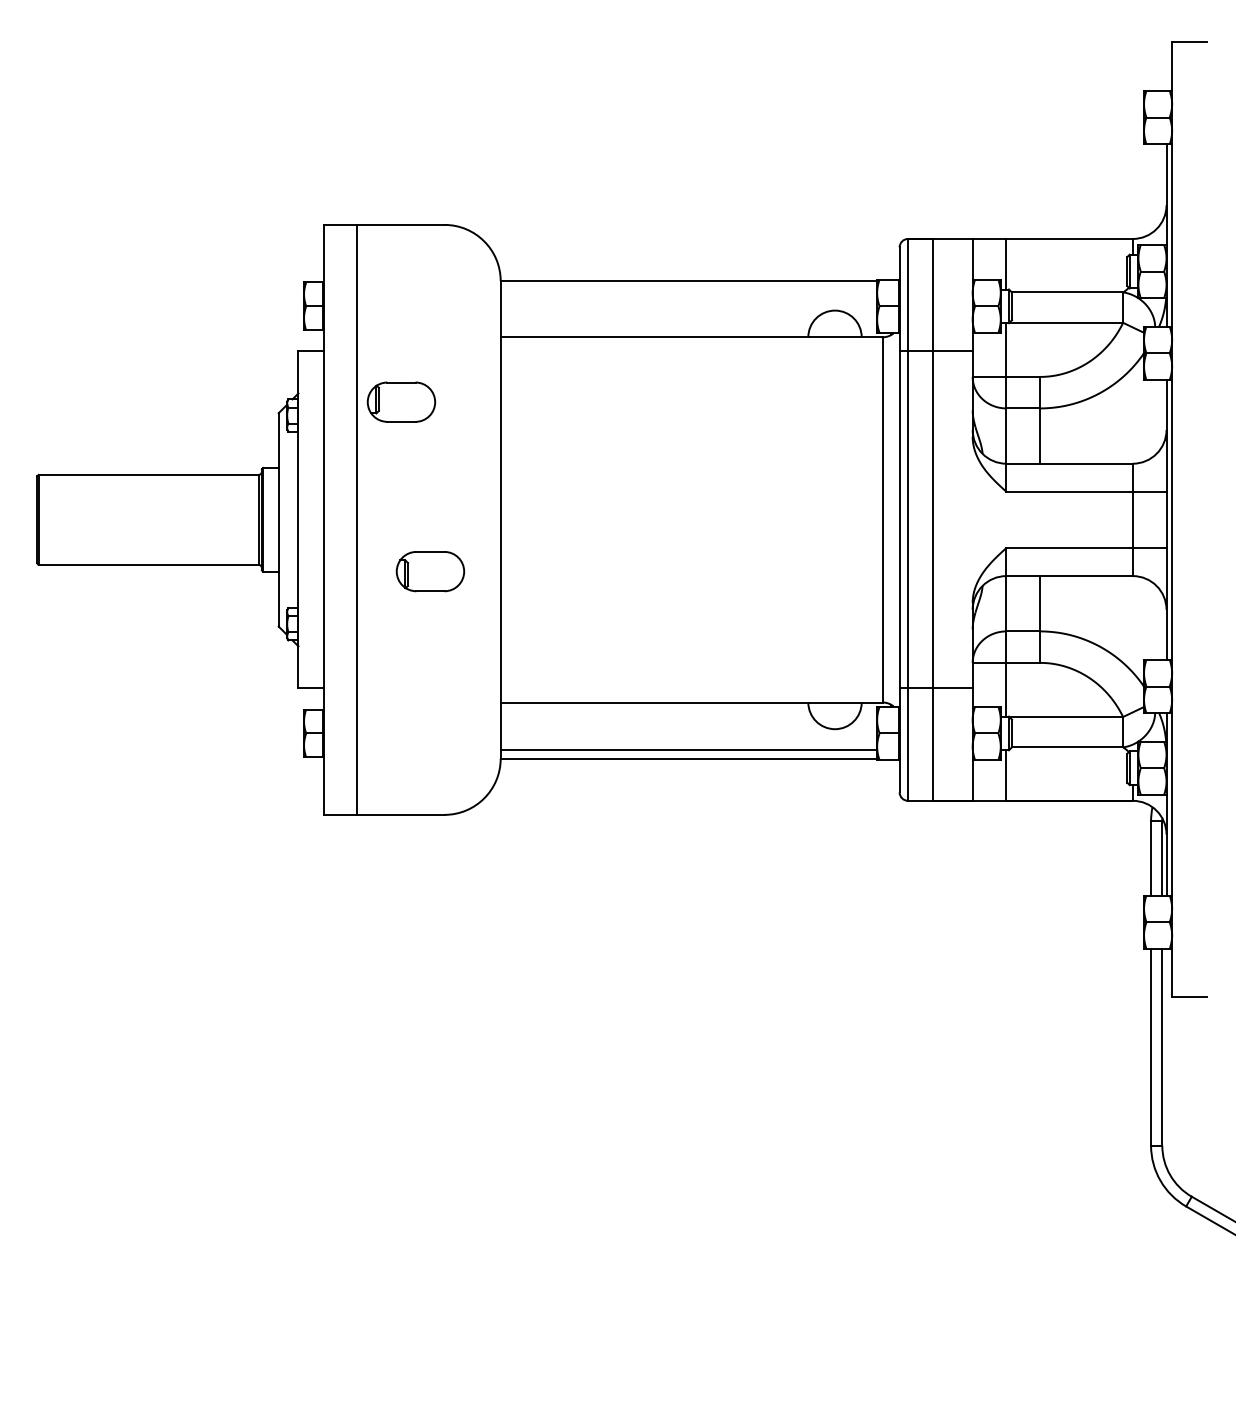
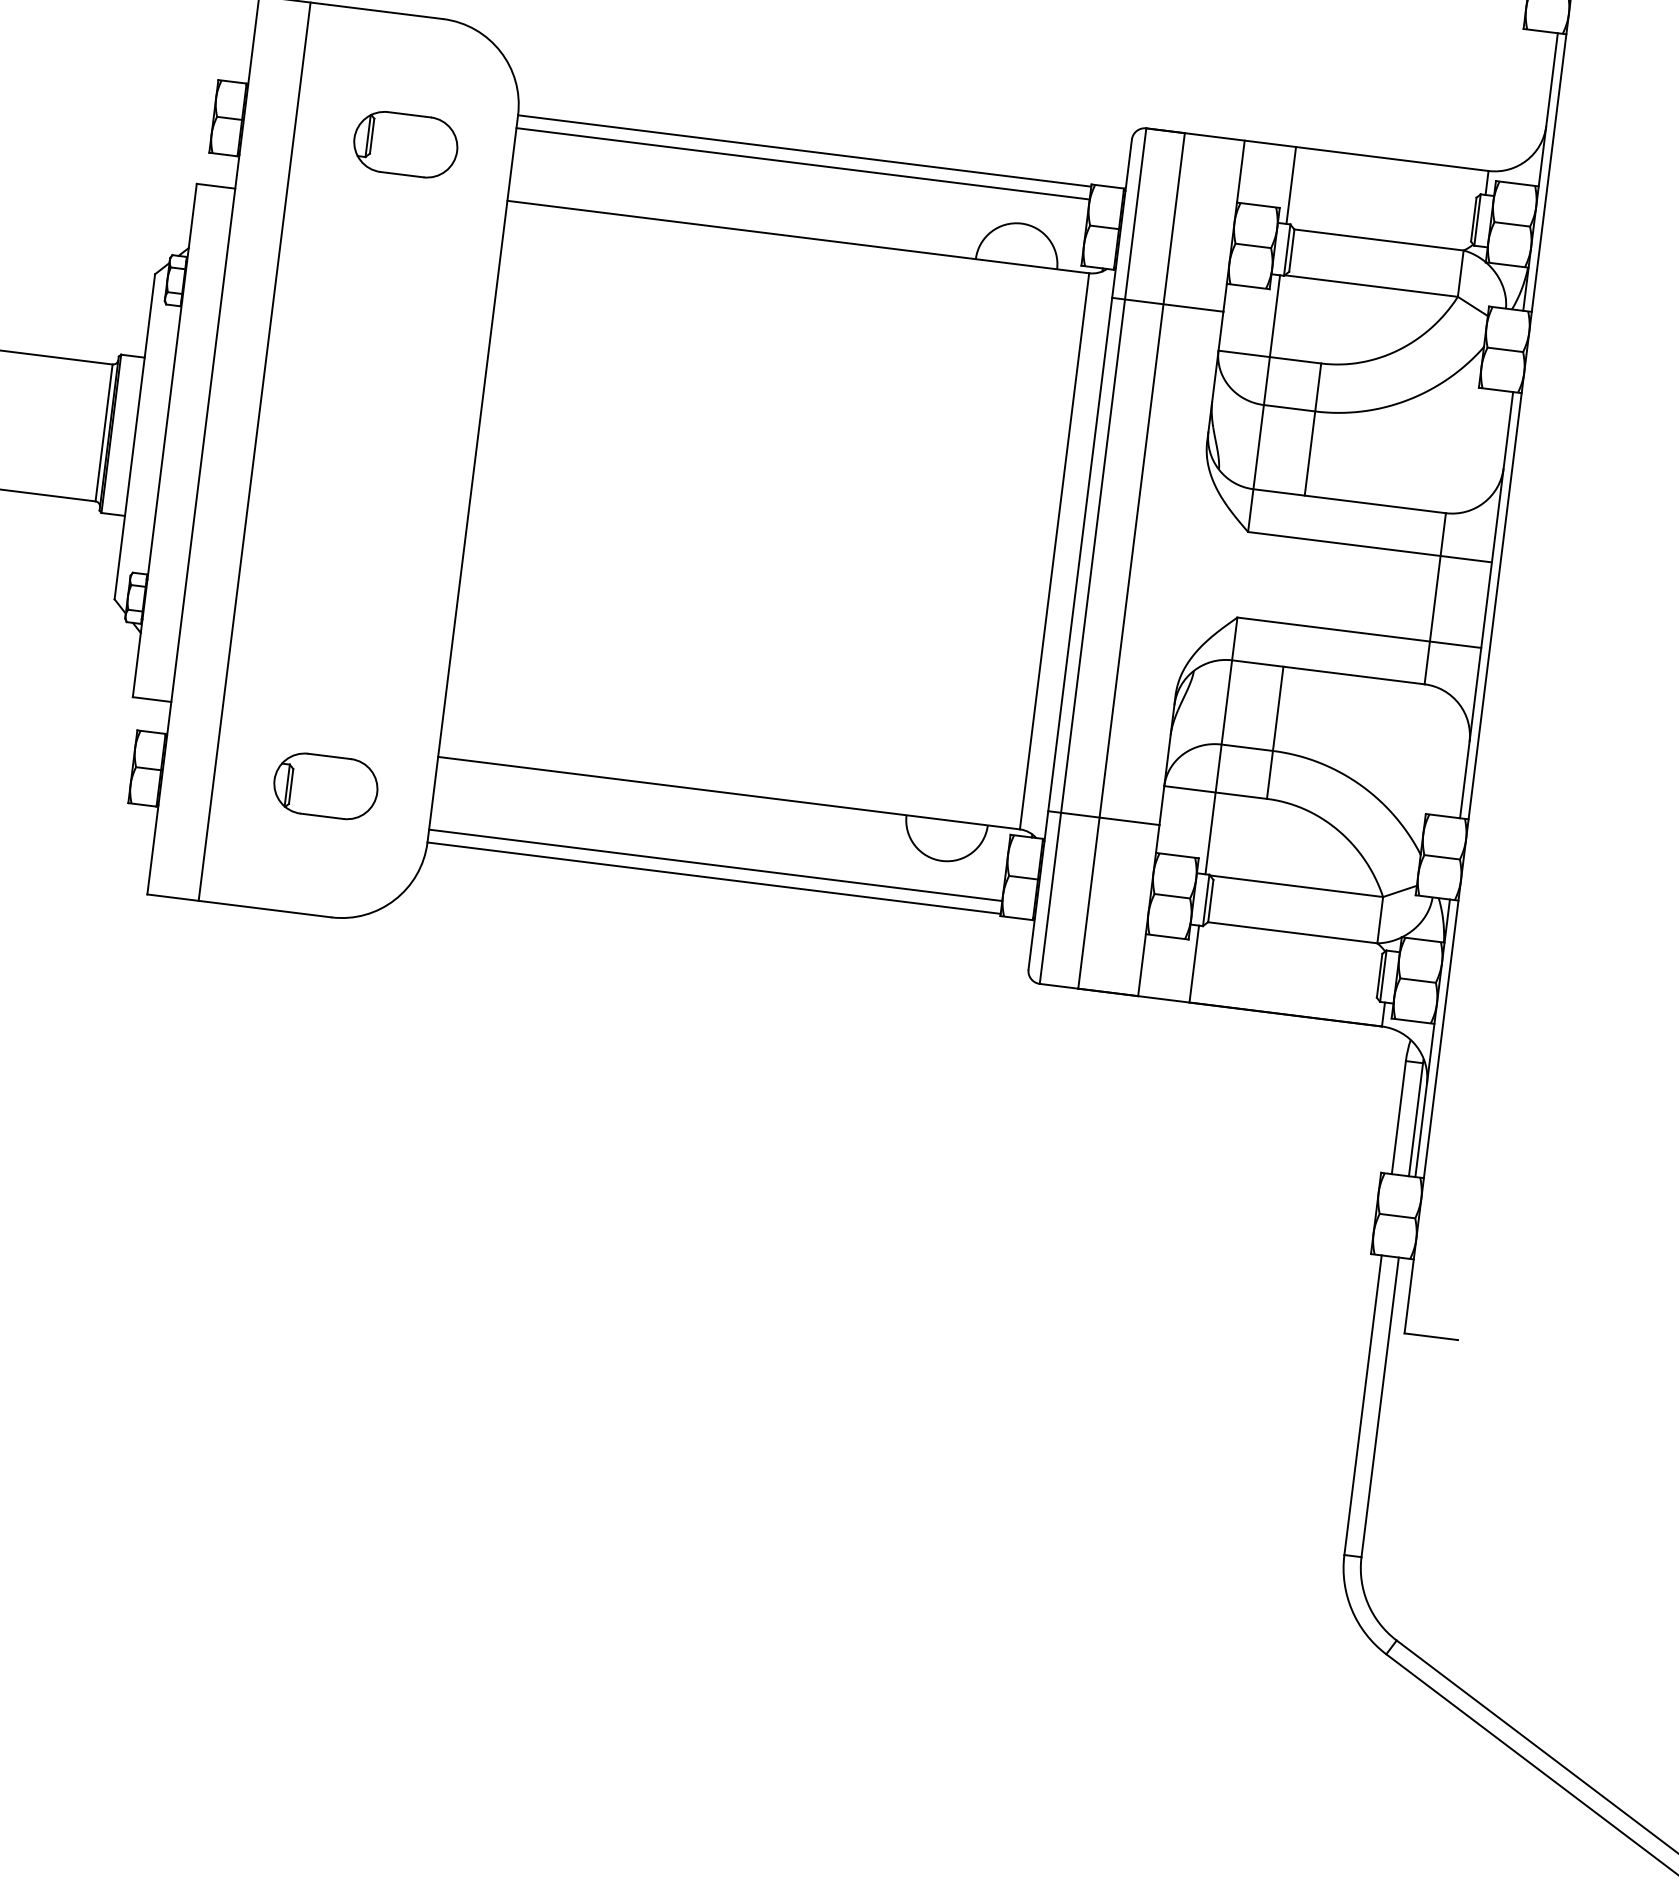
line: (688, 289) -> (802, 163), added
part: (401, 401) -> (405, 143), moved
part: (430, 571) -> (325, 786), moved

